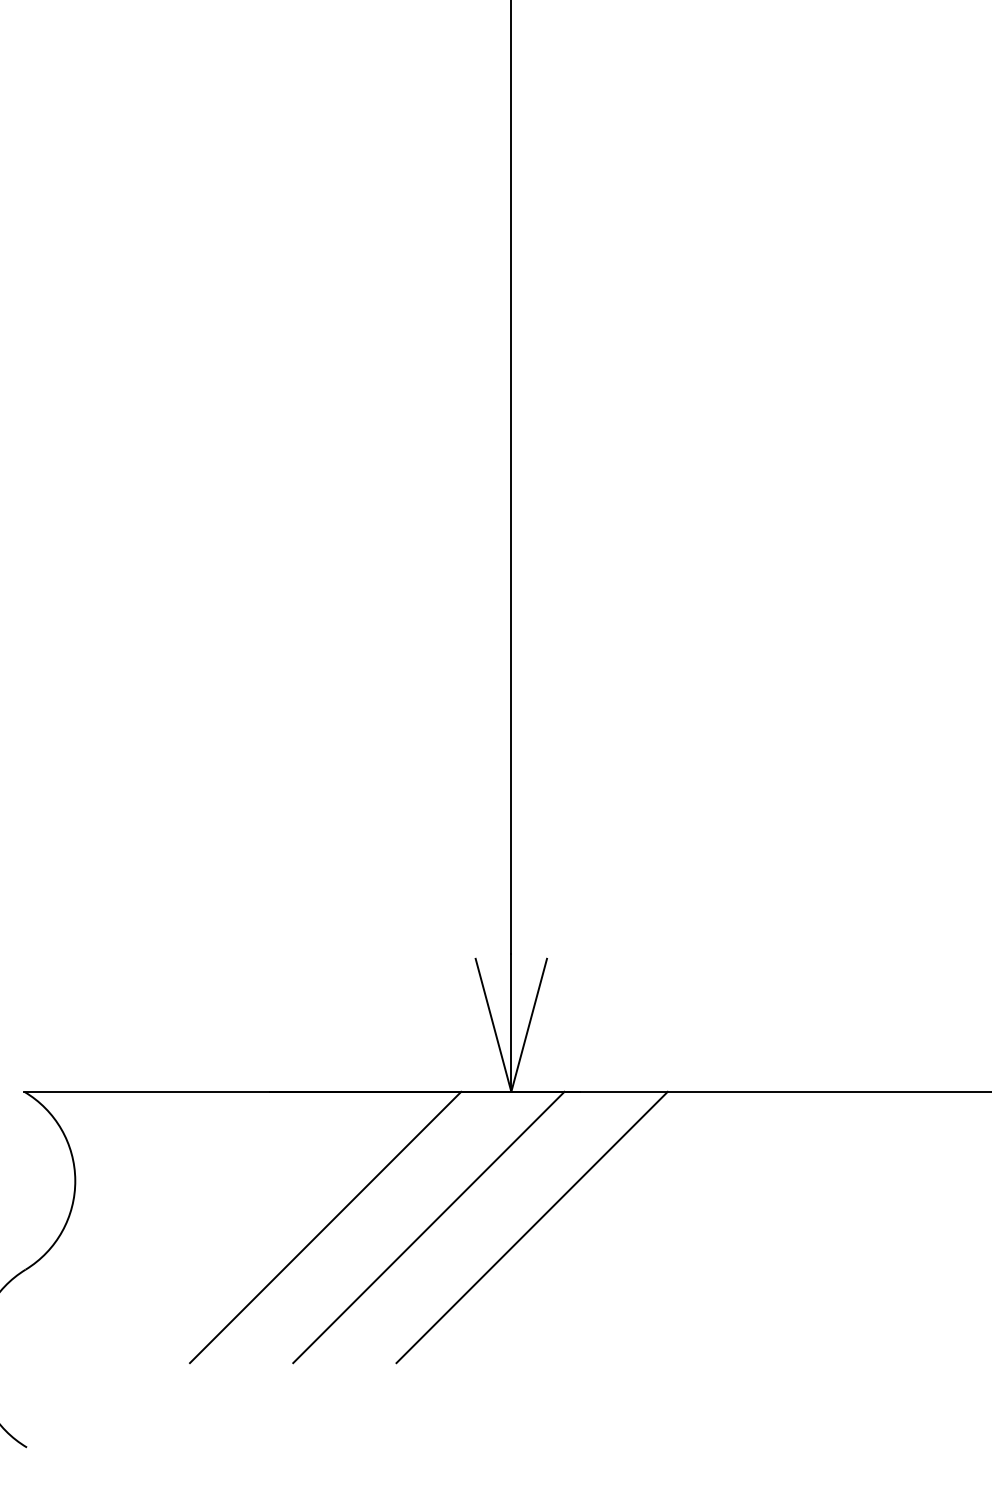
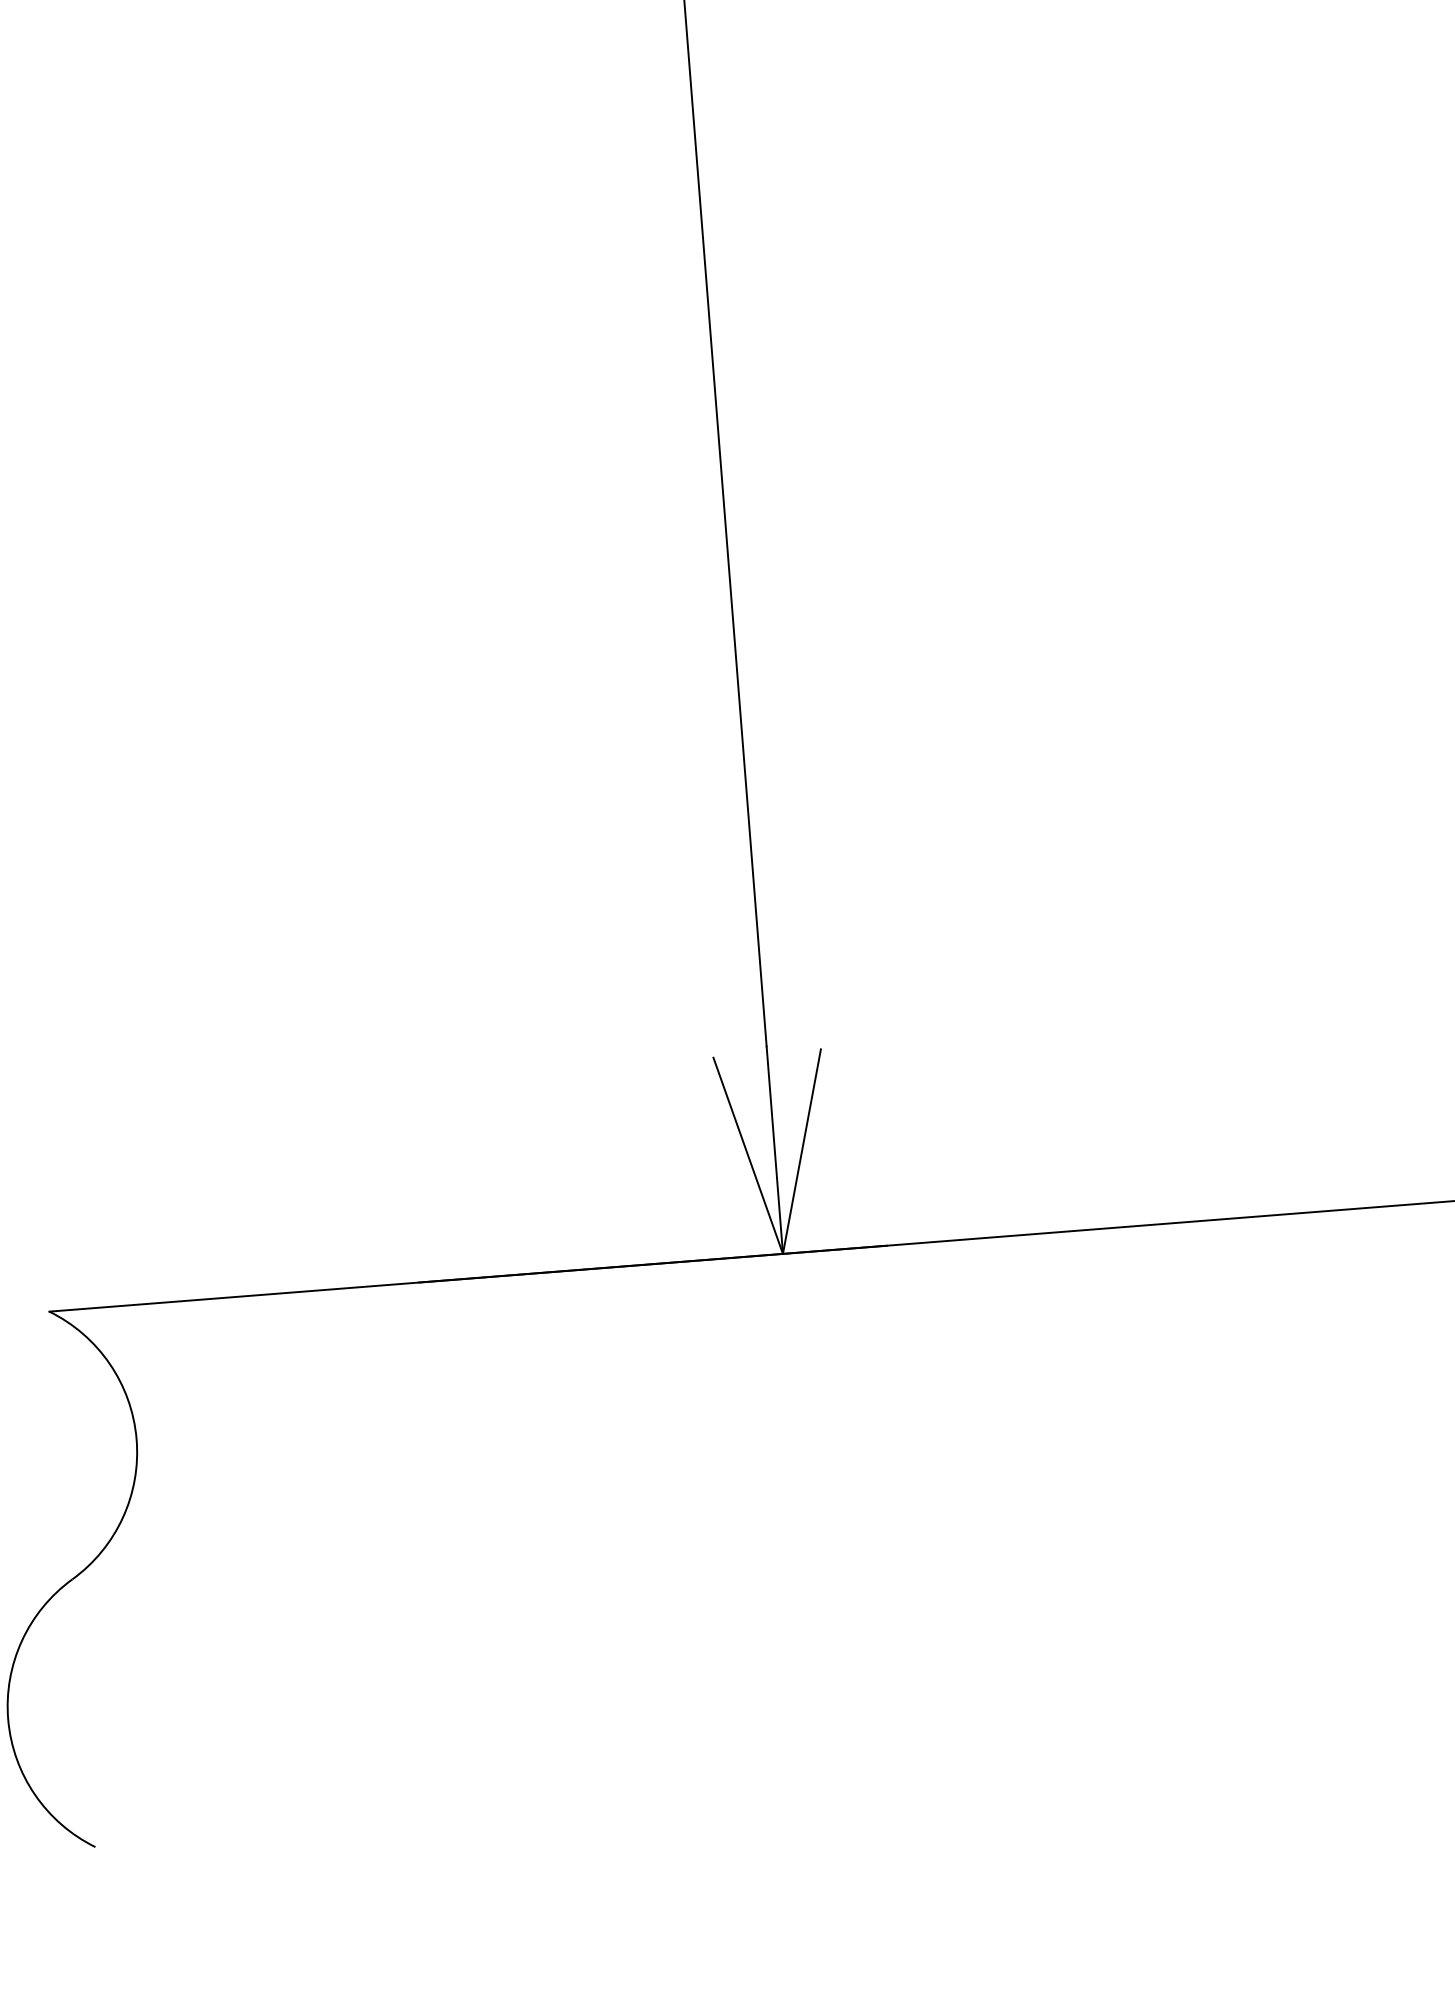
line: (325, 1227) -> (519, 1480), removed
line: (428, 1227) -> (674, 1468), removed
line: (531, 1227) -> (829, 1455), removed

